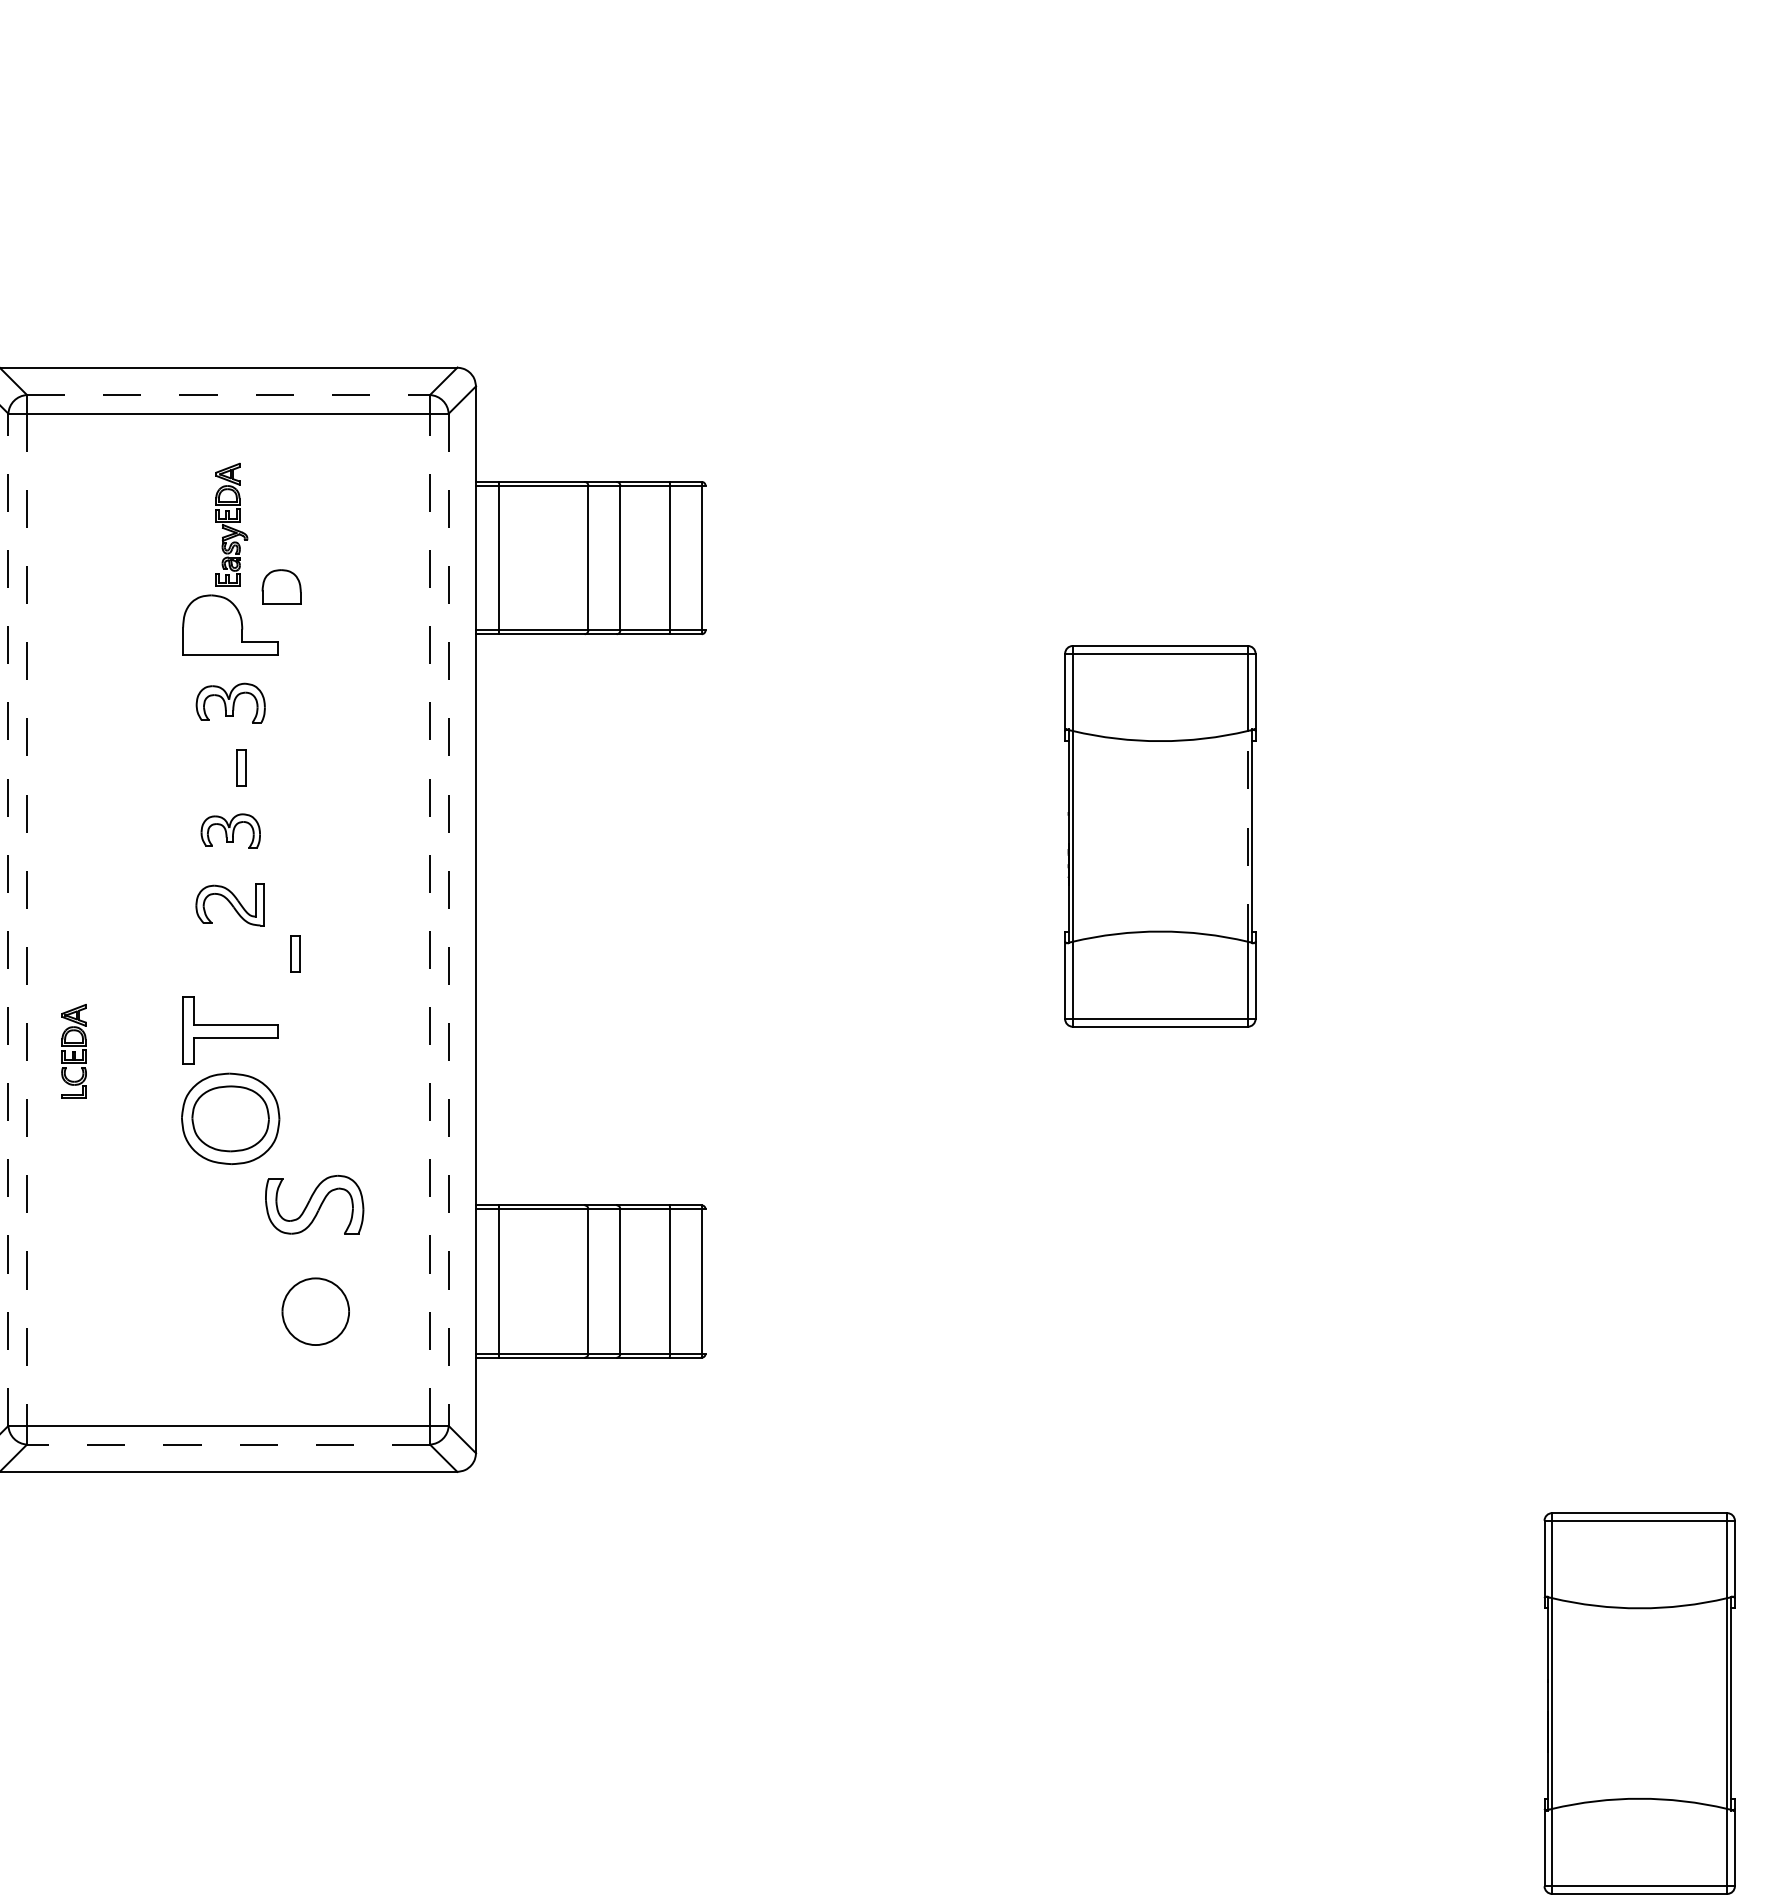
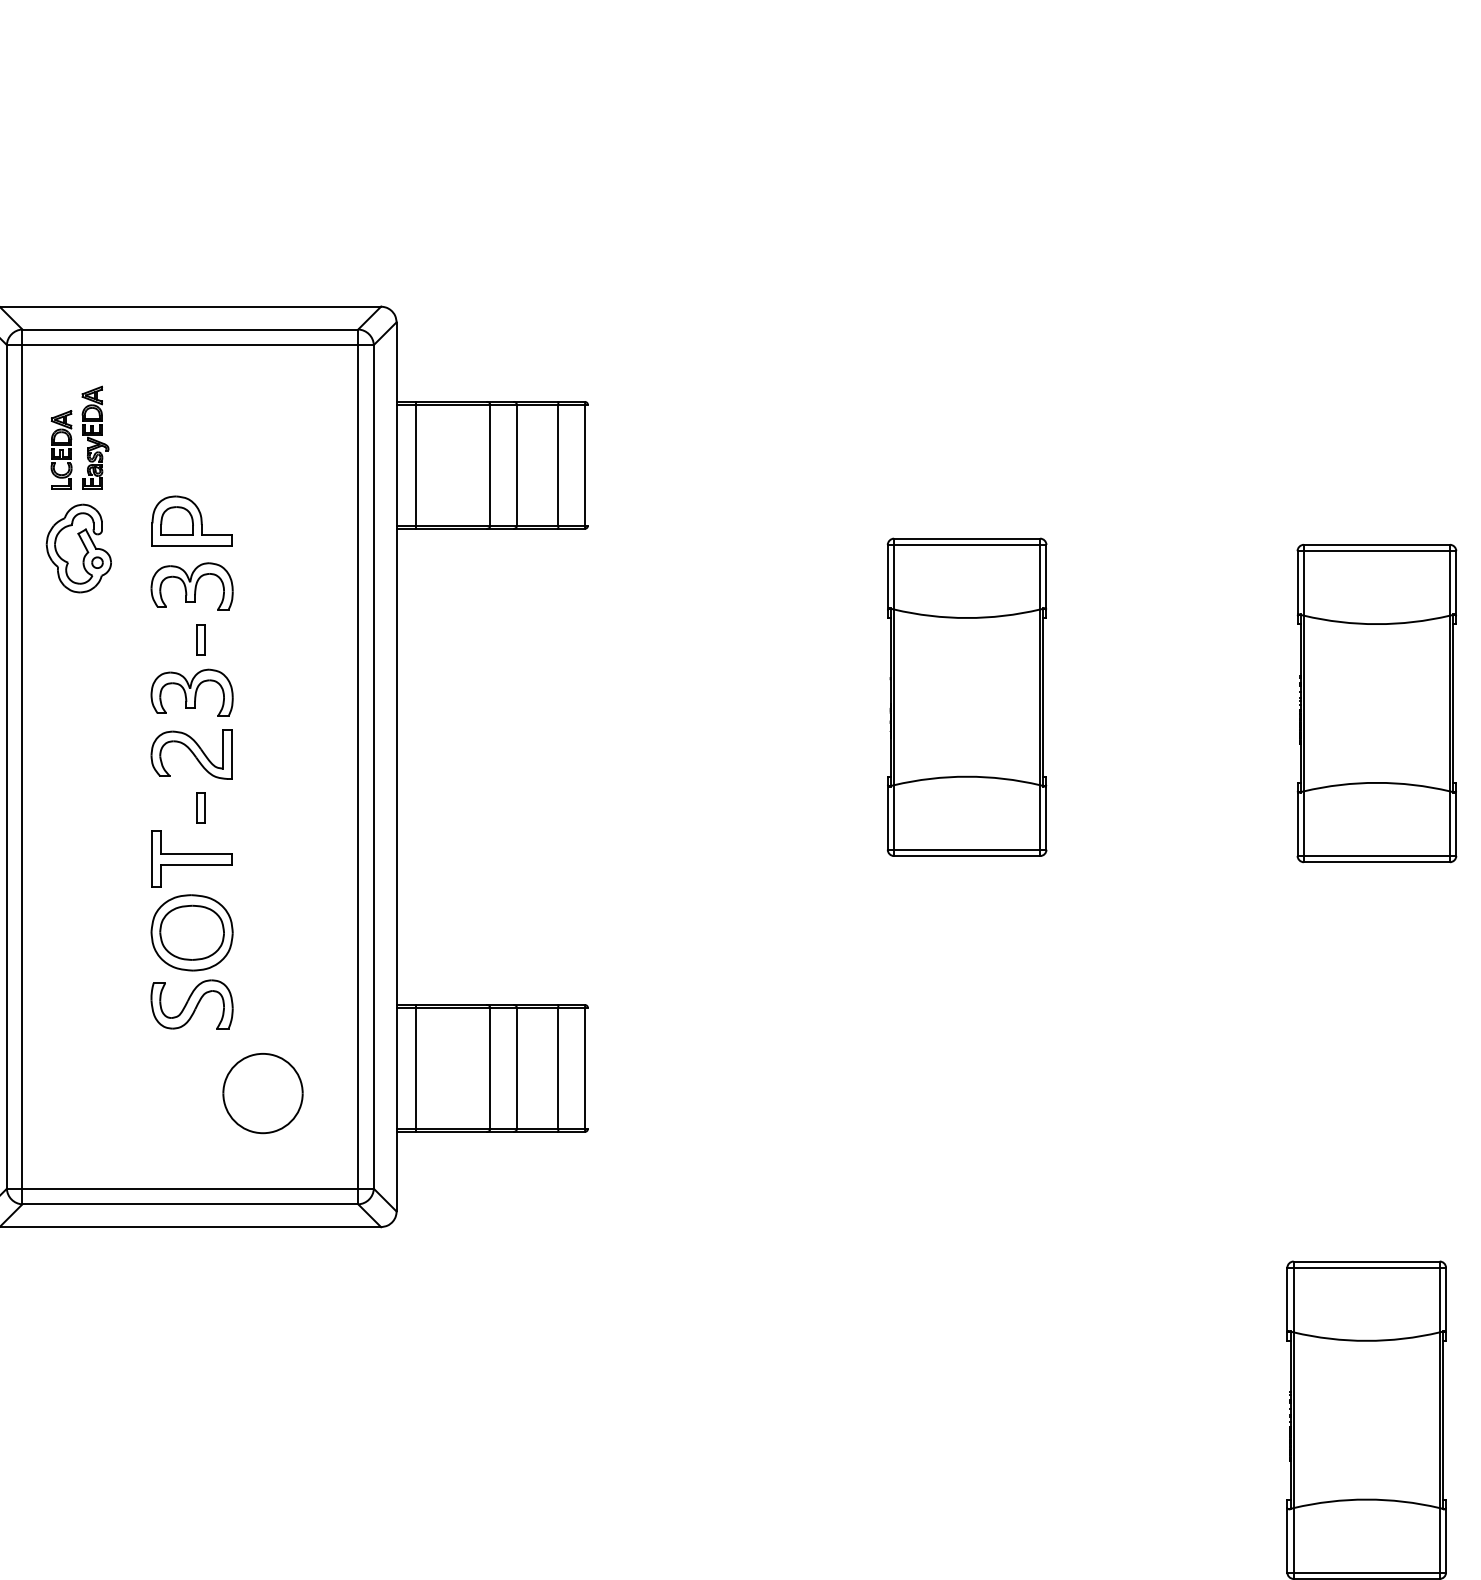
line: (229, 395) -> (191, 329), dashed -> solid
part: (231, 524) -> (95, 437), moved
part: (281, 586) -> (176, 520), moved
part: (100, 654) -> (83, 545), added
part: (230, 702) -> (191, 585), size x1.43
part: (230, 830) -> (191, 692), size x1.67
line: (1247, 835) -> (1039, 696), dashed -> solid
part: (1651, 843) -> (1376, 703), added
part: (229, 904) -> (191, 754), size x1.43
line: (8, 919) -> (6, 766), dashed -> solid
line: (429, 919) -> (357, 766), dashed -> solid
line: (27, 920) -> (22, 767), dashed -> solid
line: (448, 920) -> (373, 767), dashed -> solid
part: (295, 953) -> (201, 807), moved
part: (73, 1051) -> (61, 449), moved
part: (314, 1204) -> (191, 1004), moved
part: (315, 1311) -> (262, 1093), size x1.43
line: (228, 1444) -> (190, 1204), dashed -> solid

